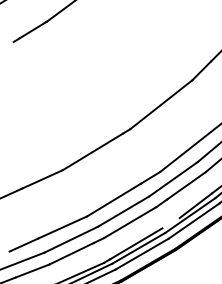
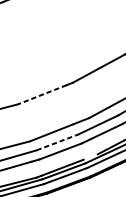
line: (92, 152) -> (41, 95), solid -> dashed
line: (123, 211) -> (57, 142), solid -> dashed

